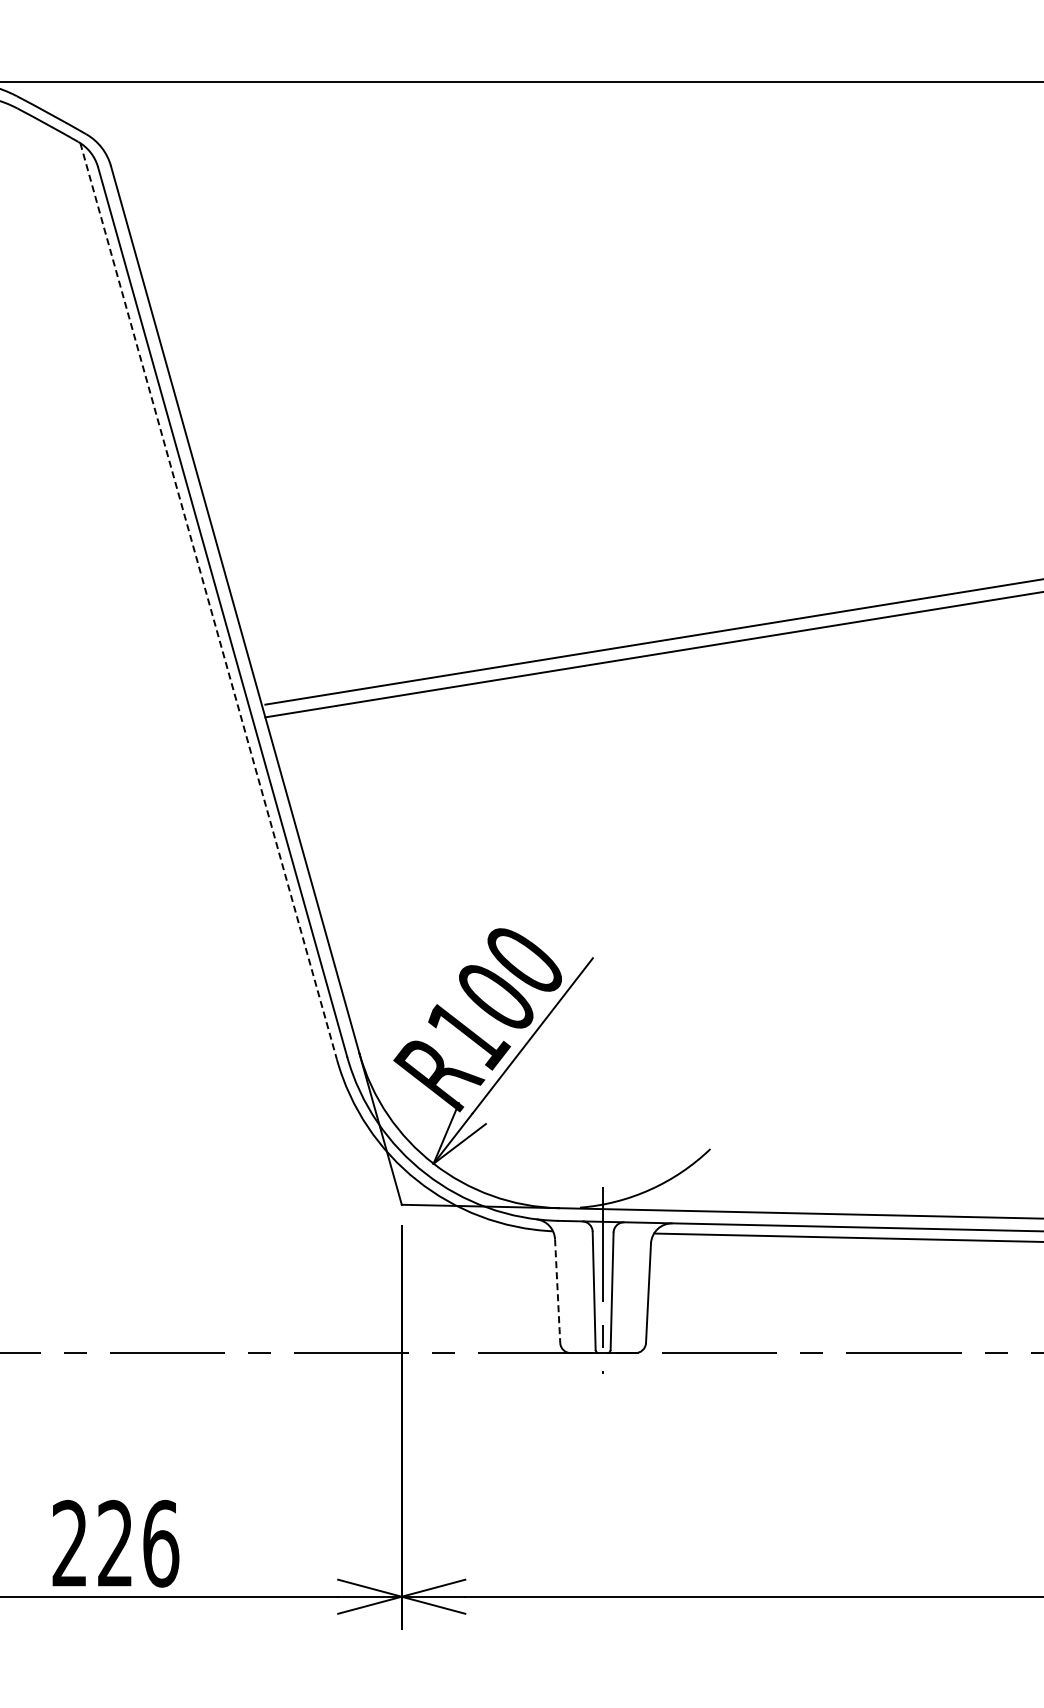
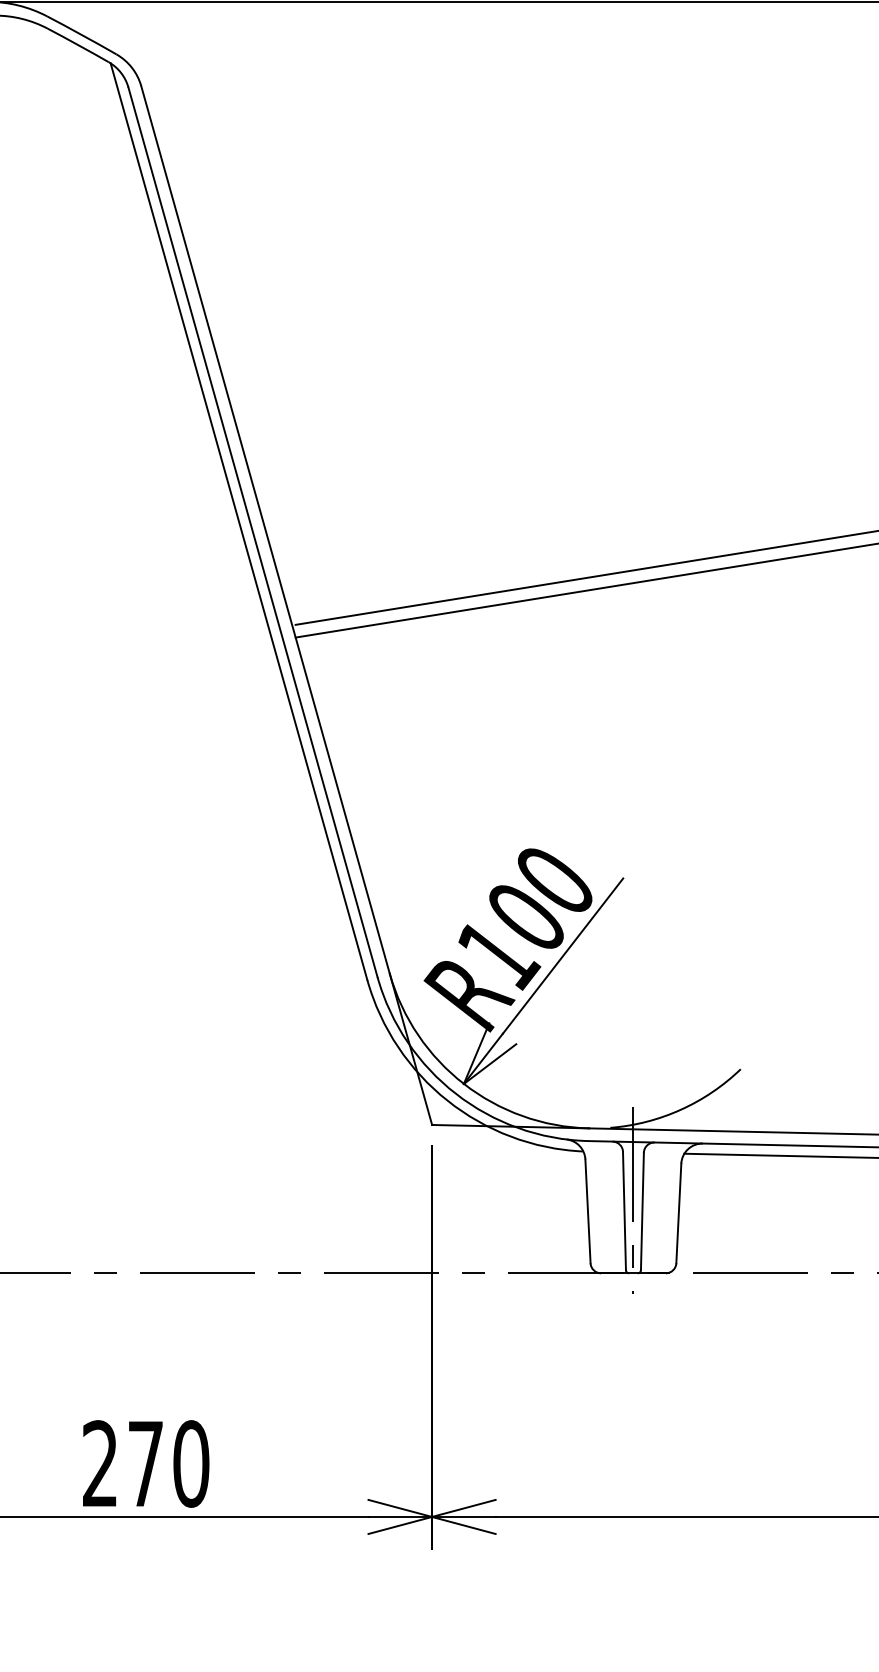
line: (208, 601) -> (238, 521), dashed -> solid
line: (557, 1291) -> (587, 1211), dashed -> solid
text: (138, 1543) -> (168, 1463), 226 -> 270

